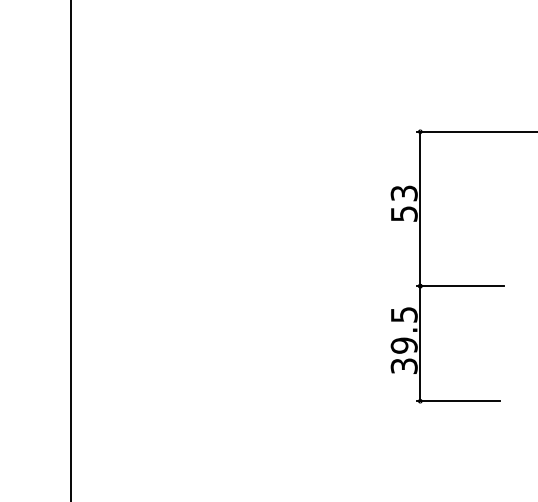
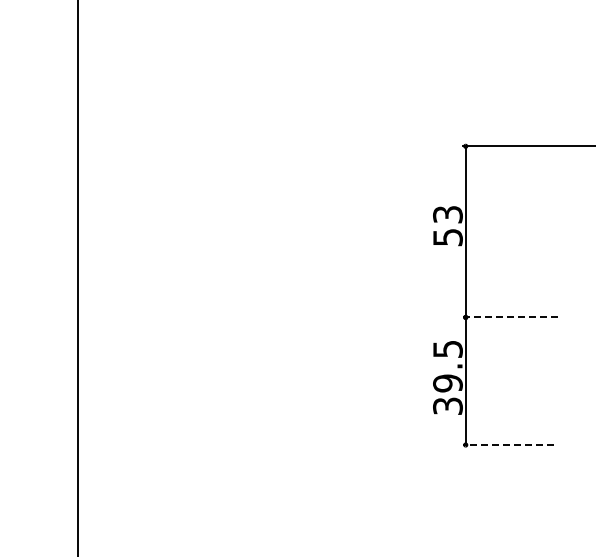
line: (460, 286) -> (510, 317), solid -> dashed
line: (458, 401) -> (508, 445), solid -> dashed

